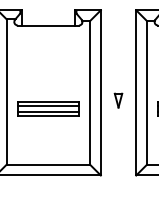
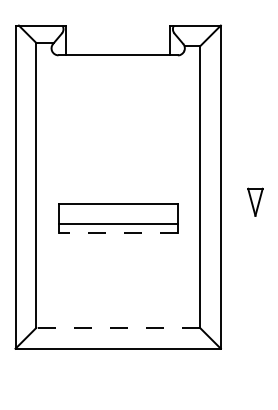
line: (47, 106) -> (116, 213), removed
line: (47, 116) -> (116, 233), solid -> dashed
line: (48, 164) -> (118, 327), solid -> dashed

